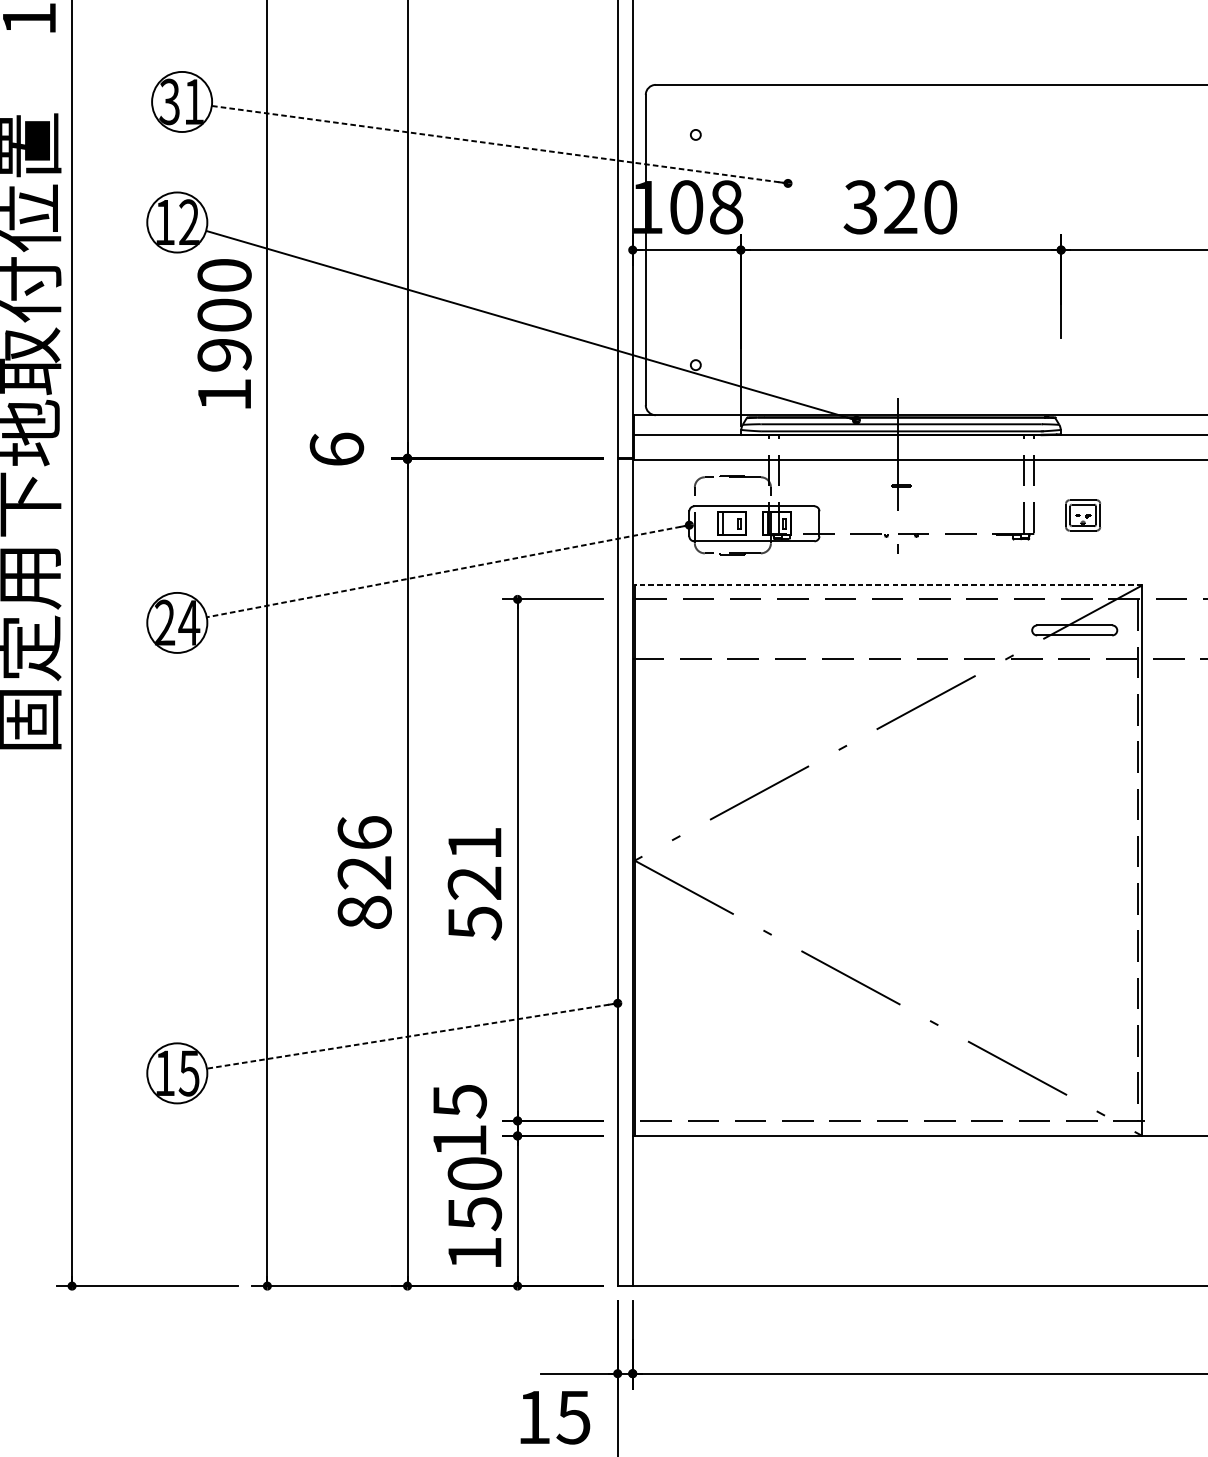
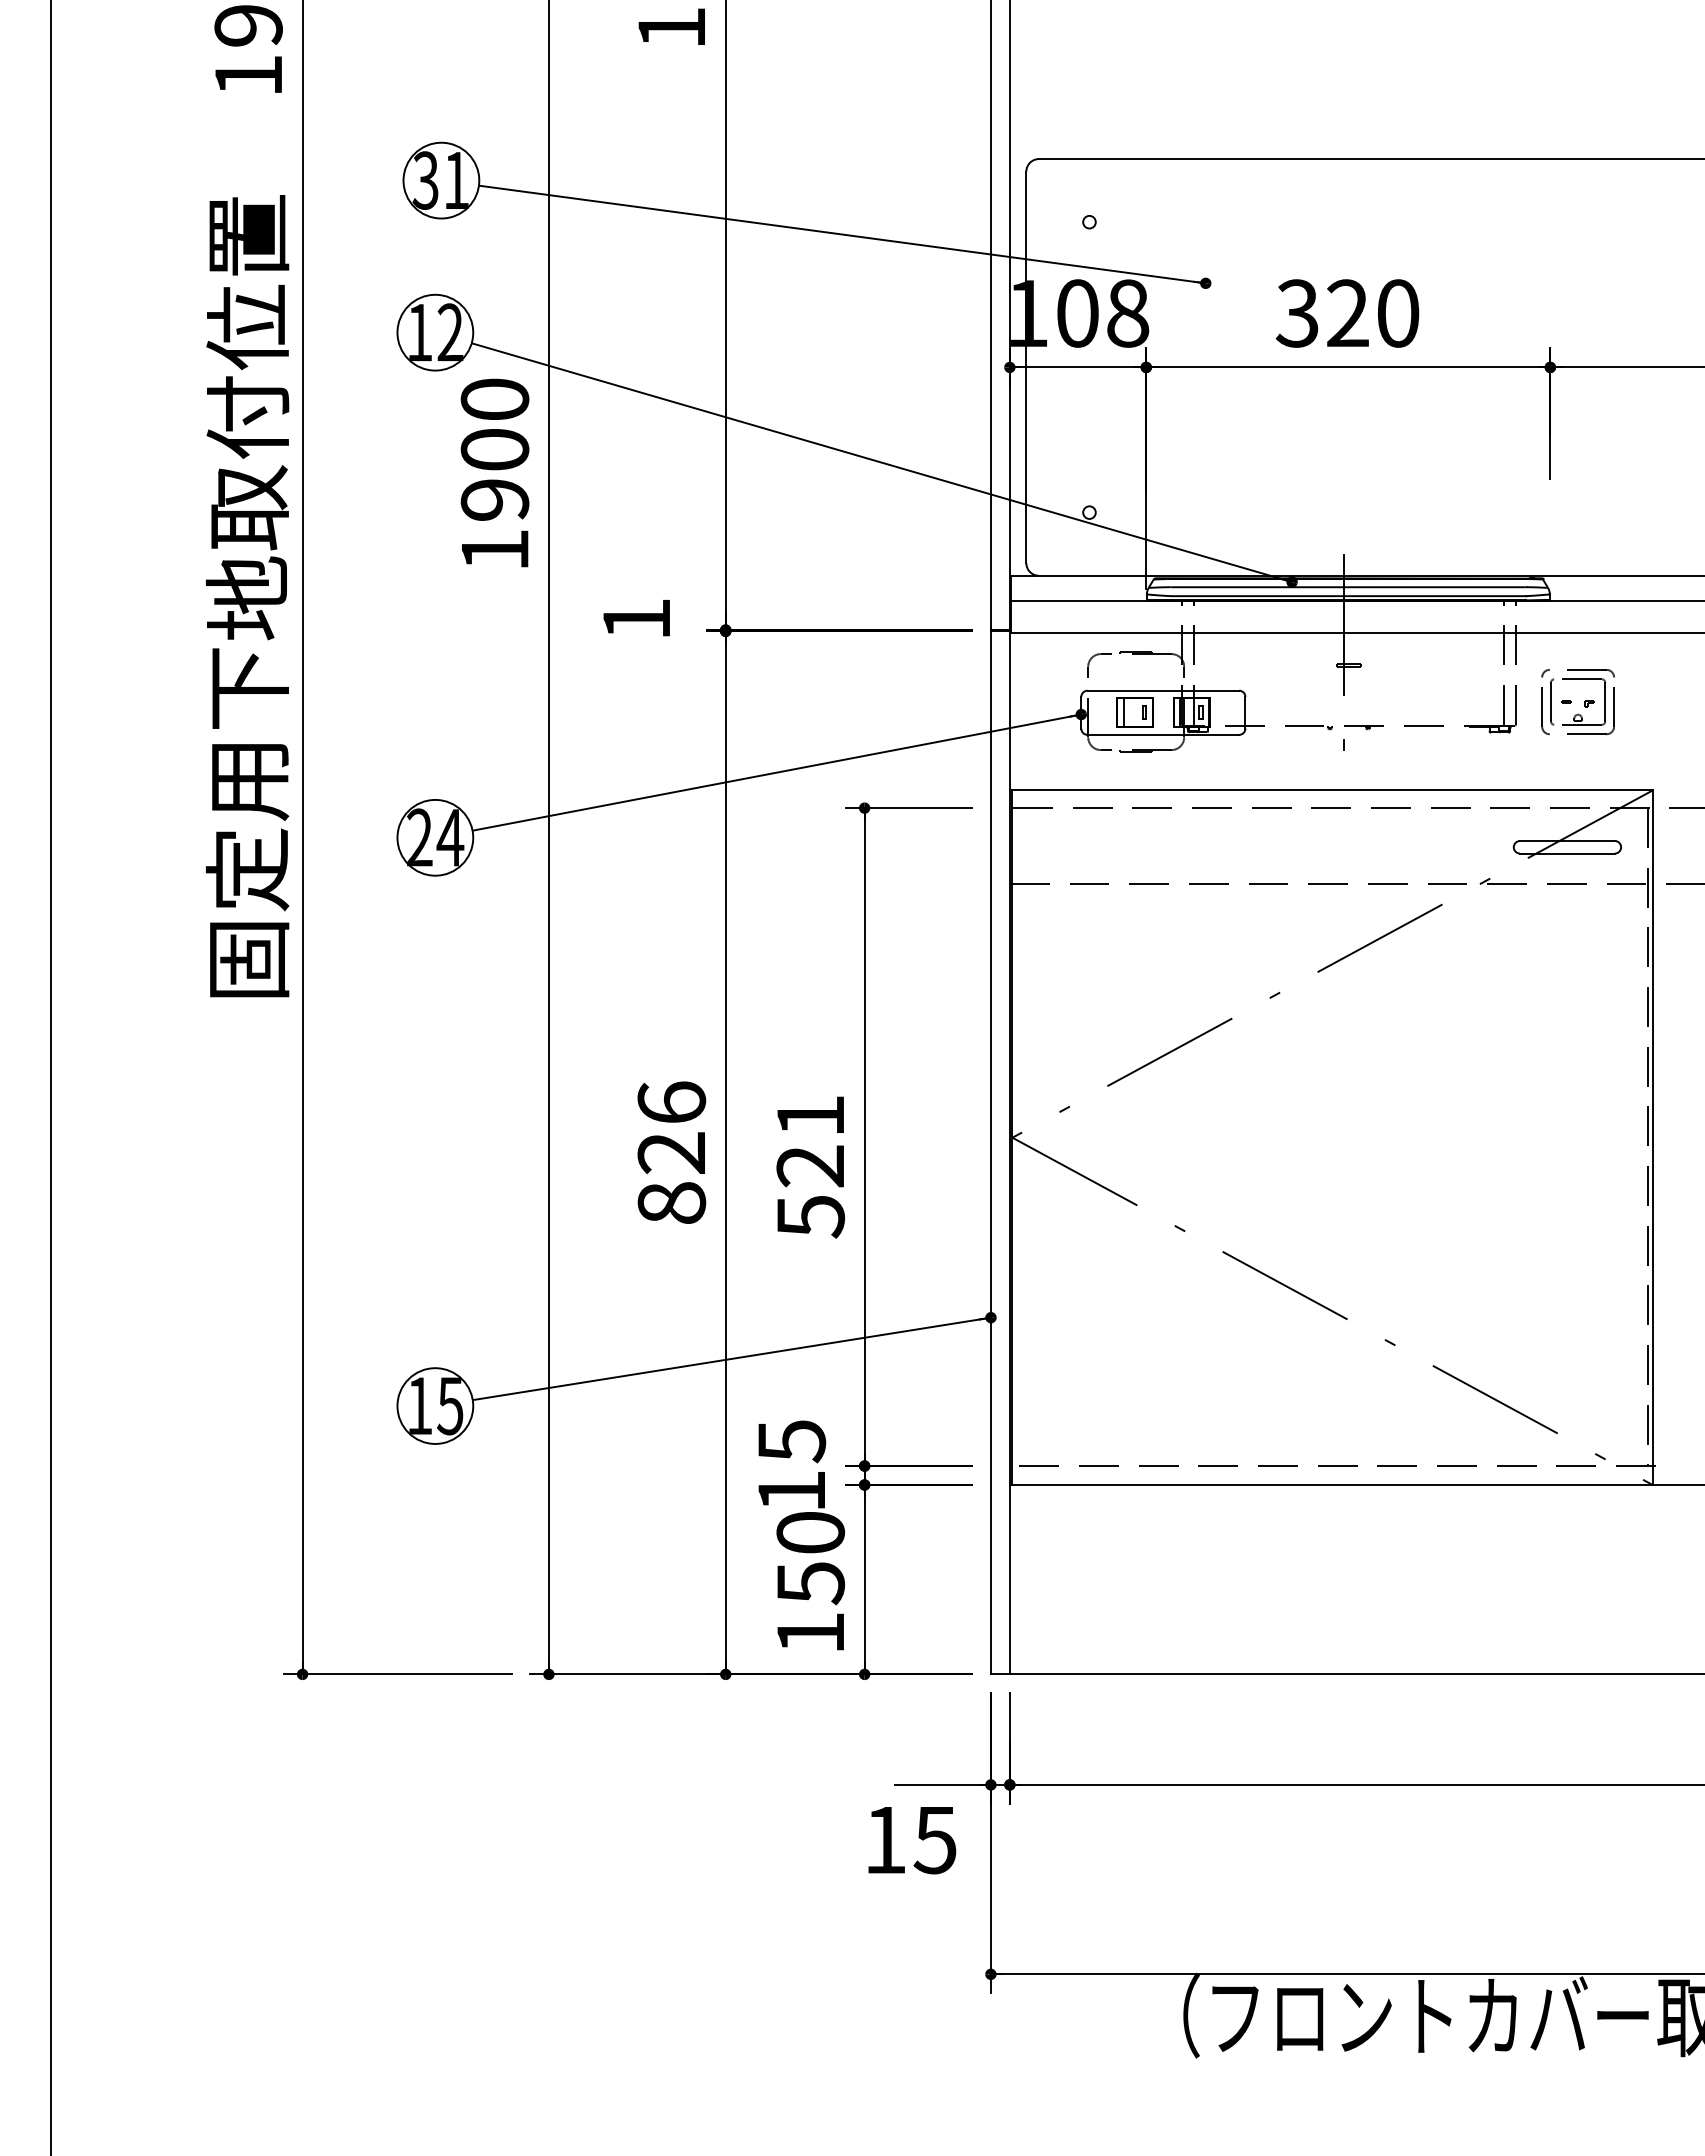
line: (500, 144) -> (842, 234), dashed -> solid
text: (336, 449) -> (636, 618), 6 -> 1
part: (1082, 515) -> (1577, 702), size x1.67
line: (447, 571) -> (776, 772), dashed -> solid
line: (888, 585) -> (1332, 790), dashed -> solid
line: (412, 1035) -> (731, 1358), dashed -> solid

